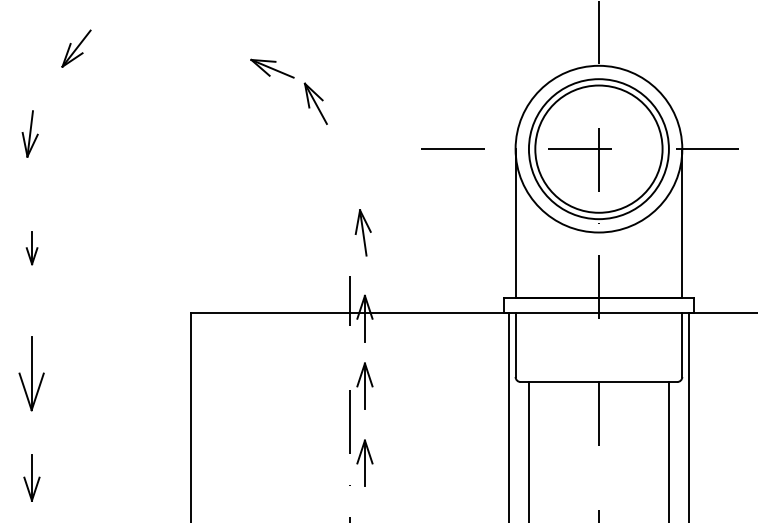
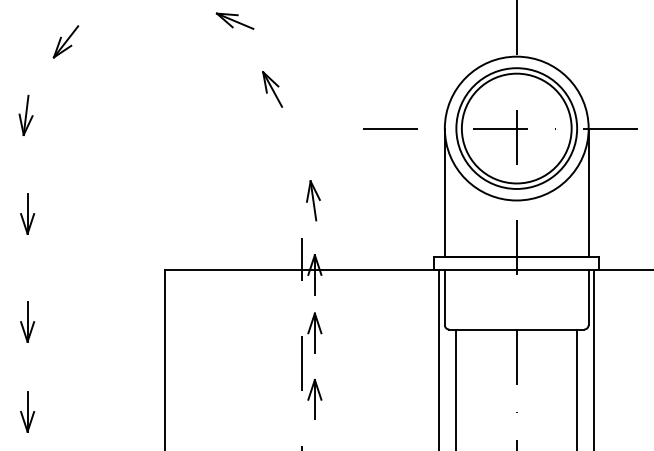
part: (271, 67) -> (234, 20), moved
part: (31, 247) -> (27, 213), size x1.43
part: (31, 372) -> (27, 321), size x0.62

